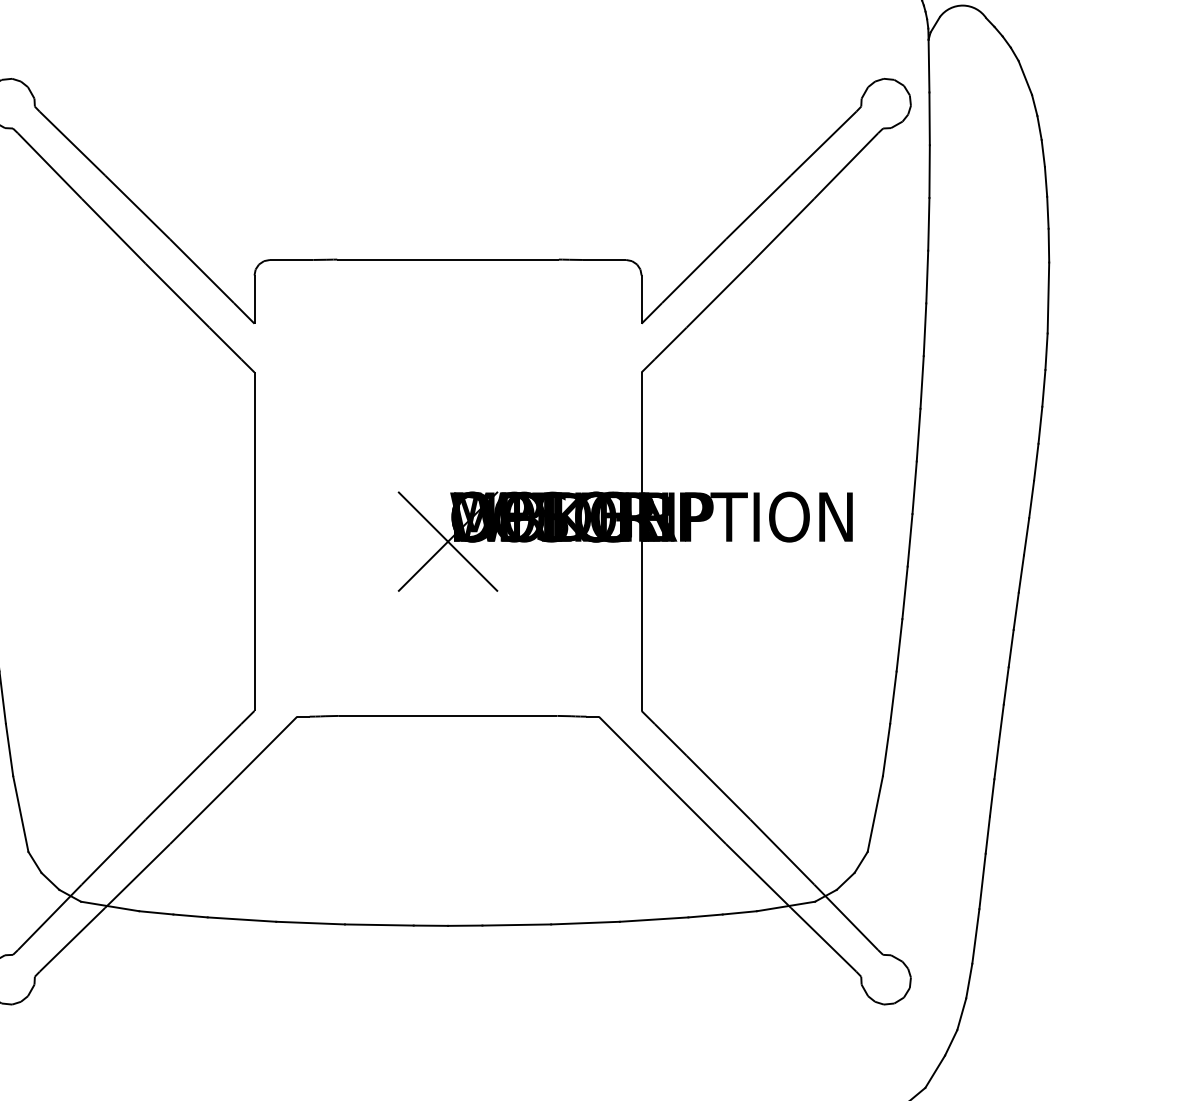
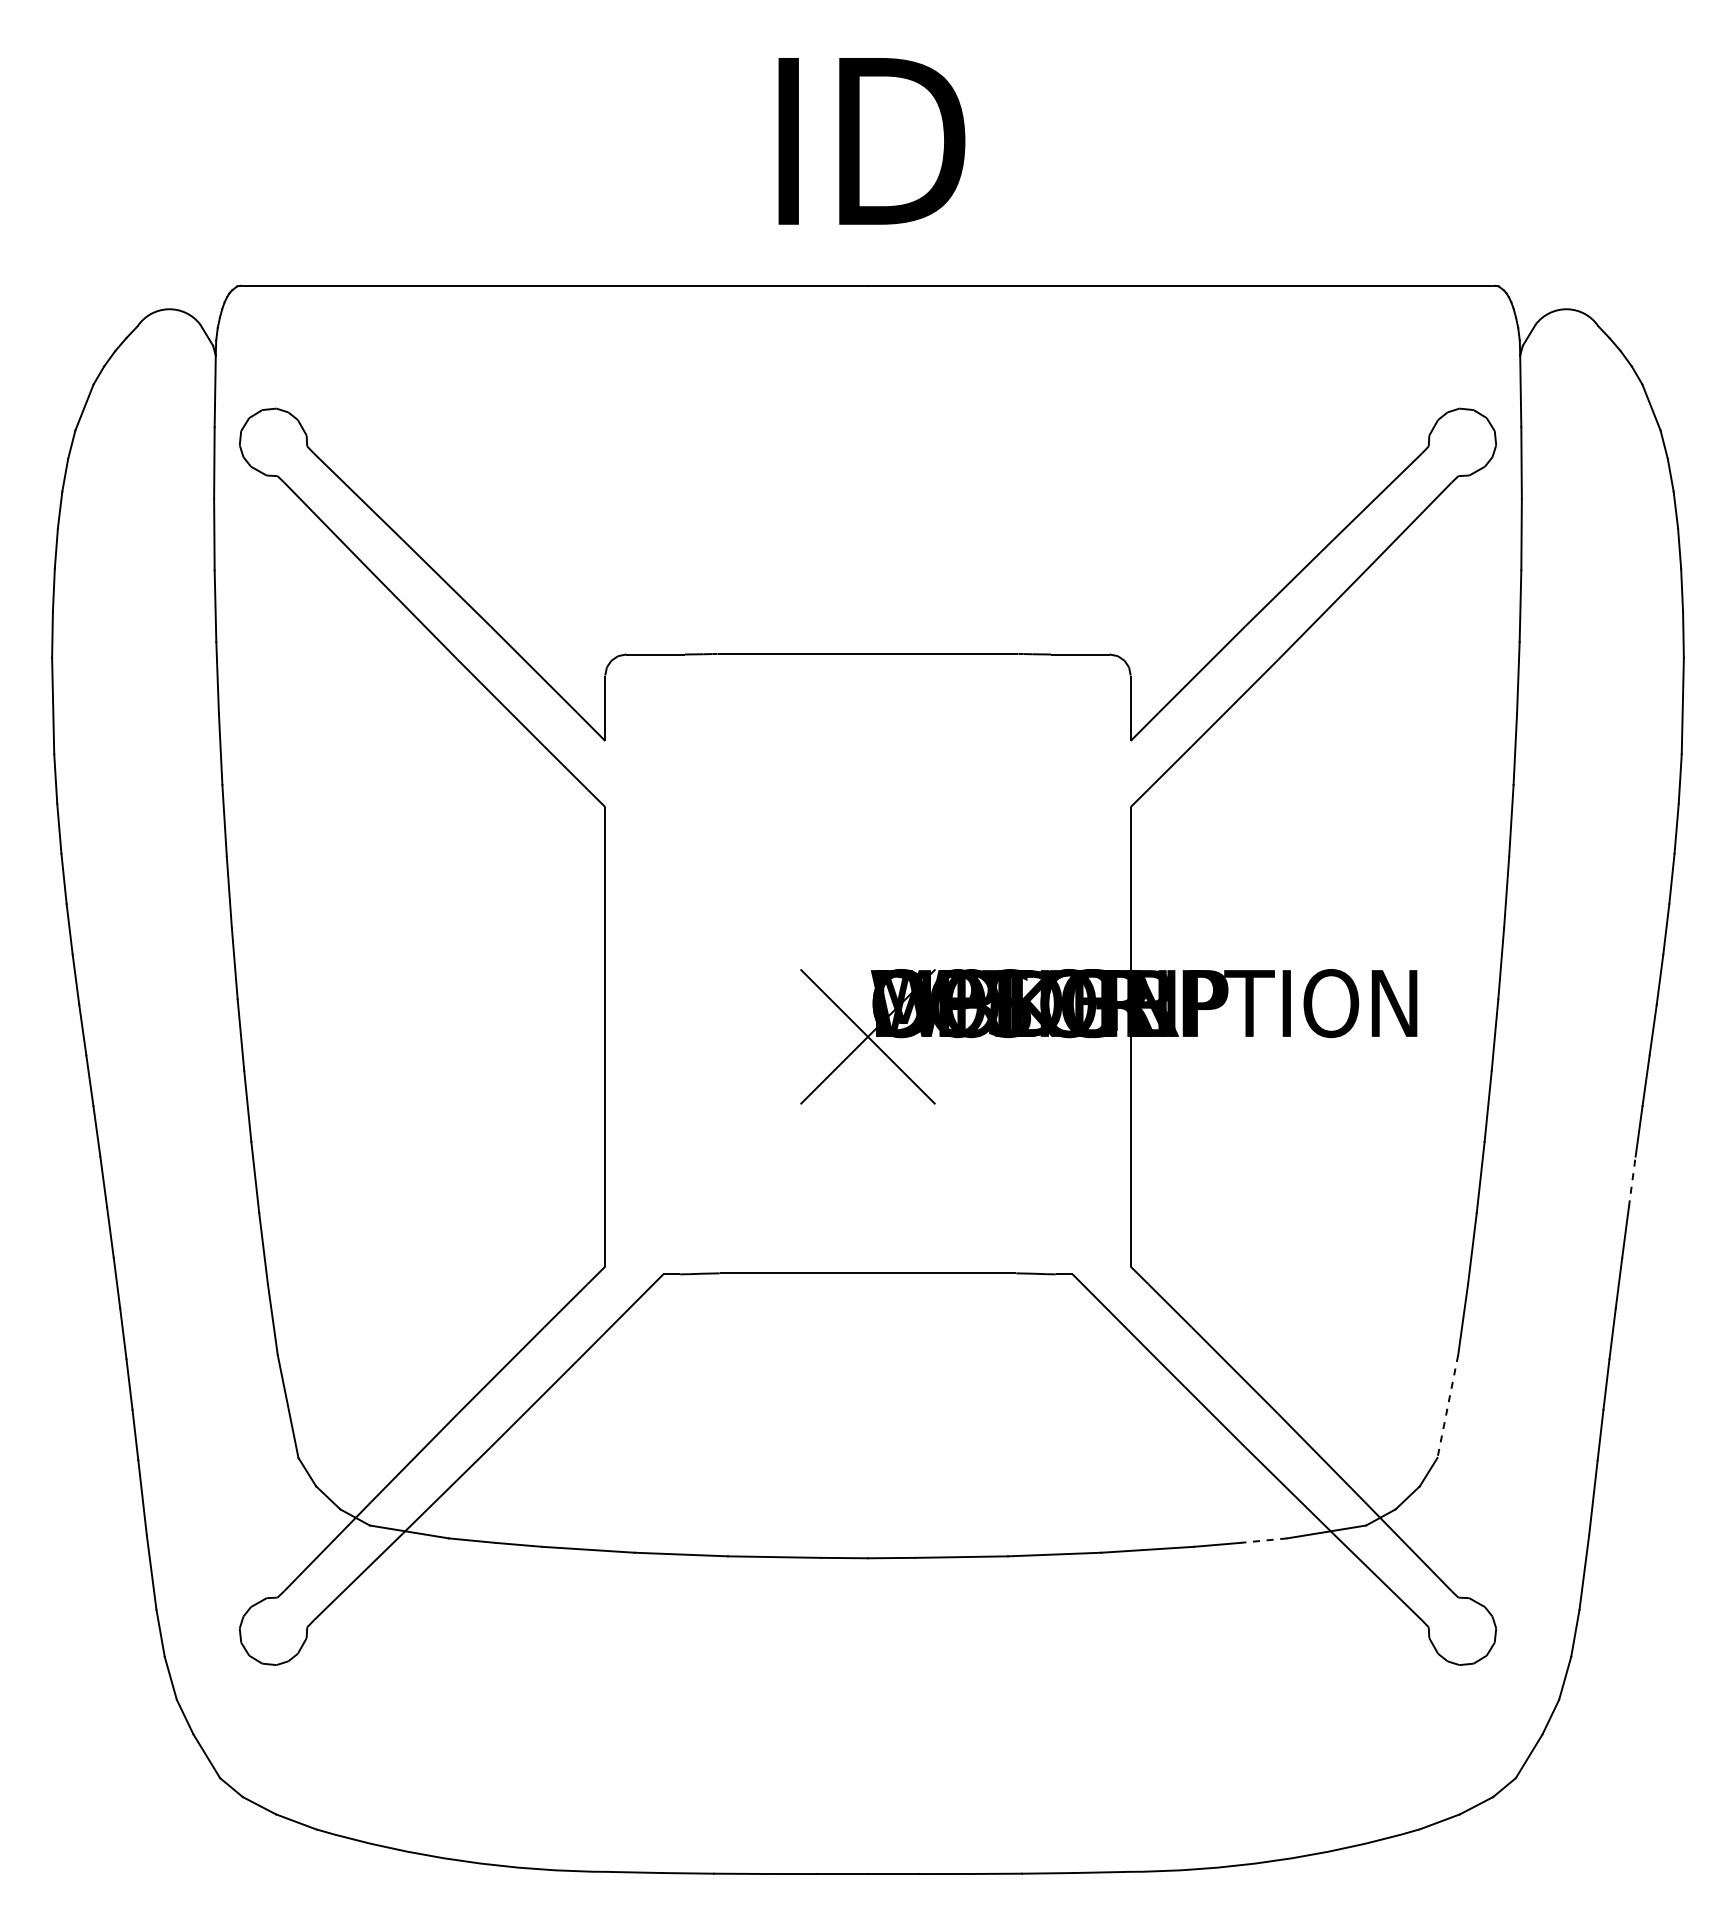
line: (1011, 648) -> (1632, 1181), solid -> dashed
line: (875, 814) -> (1447, 1407), solid -> dashed
line: (739, 912) -> (1263, 1540), solid -> dashed

